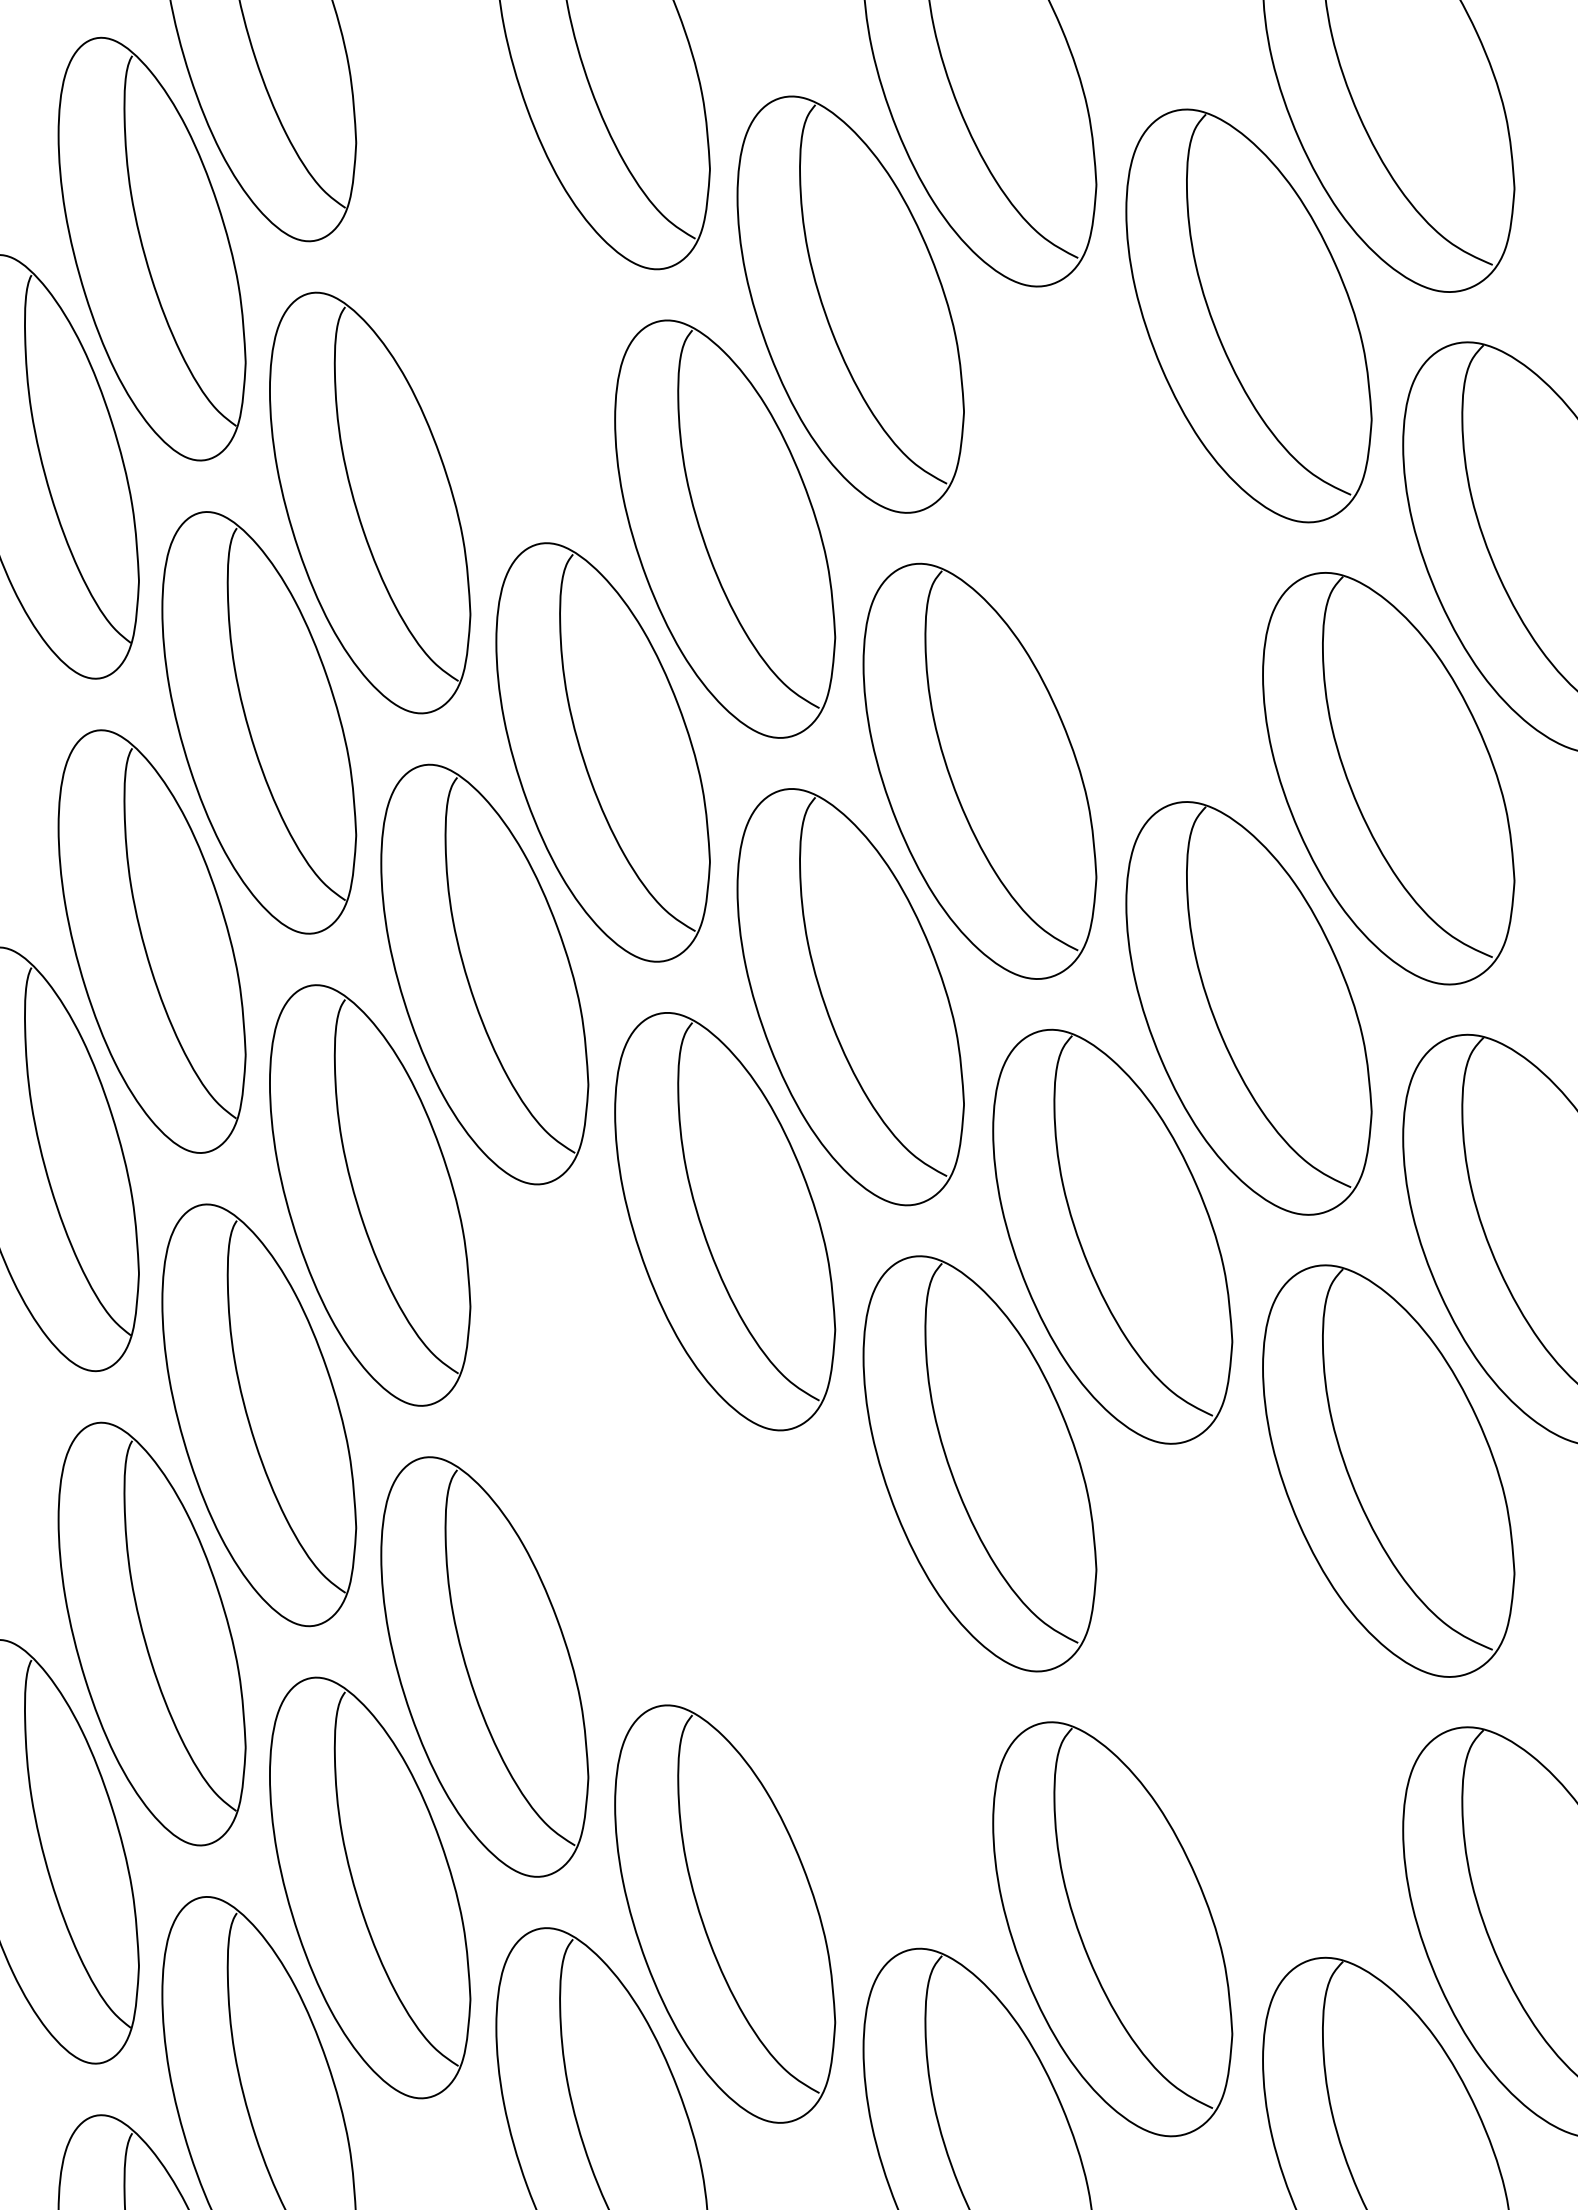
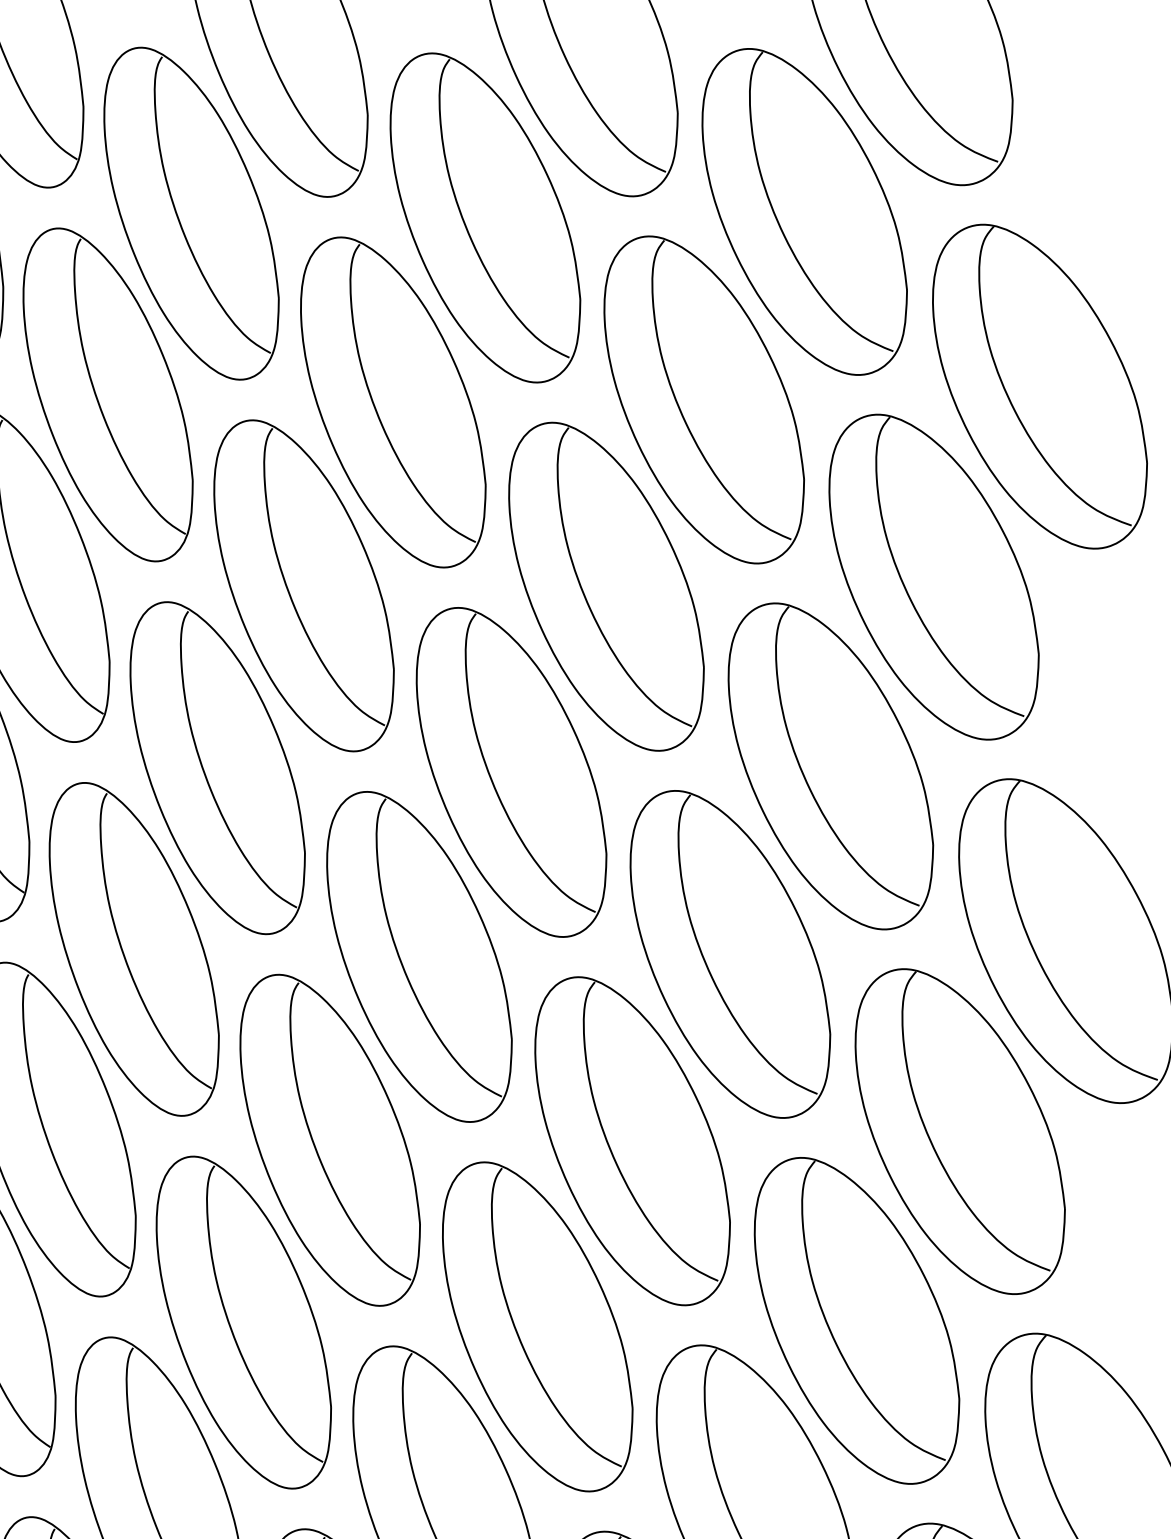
part: (484, 281) -> (191, 213), added
part: (1112, 544) -> (704, 400), added
part: (602, 1444) -> (329, 1139), added
part: (850, 1689) -> (537, 1326), added
part: (1248, 1700) -> (856, 1320), added

